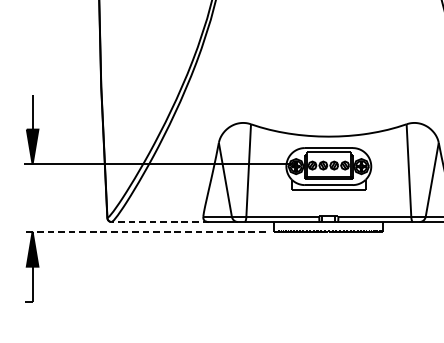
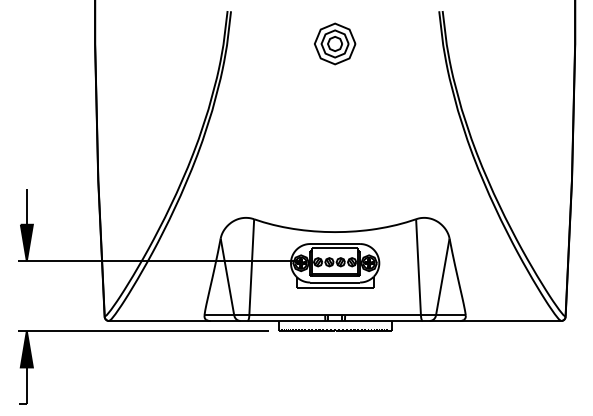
line: (160, 222) -> (159, 321), dashed -> solid
line: (144, 232) -> (143, 331), dashed -> solid

